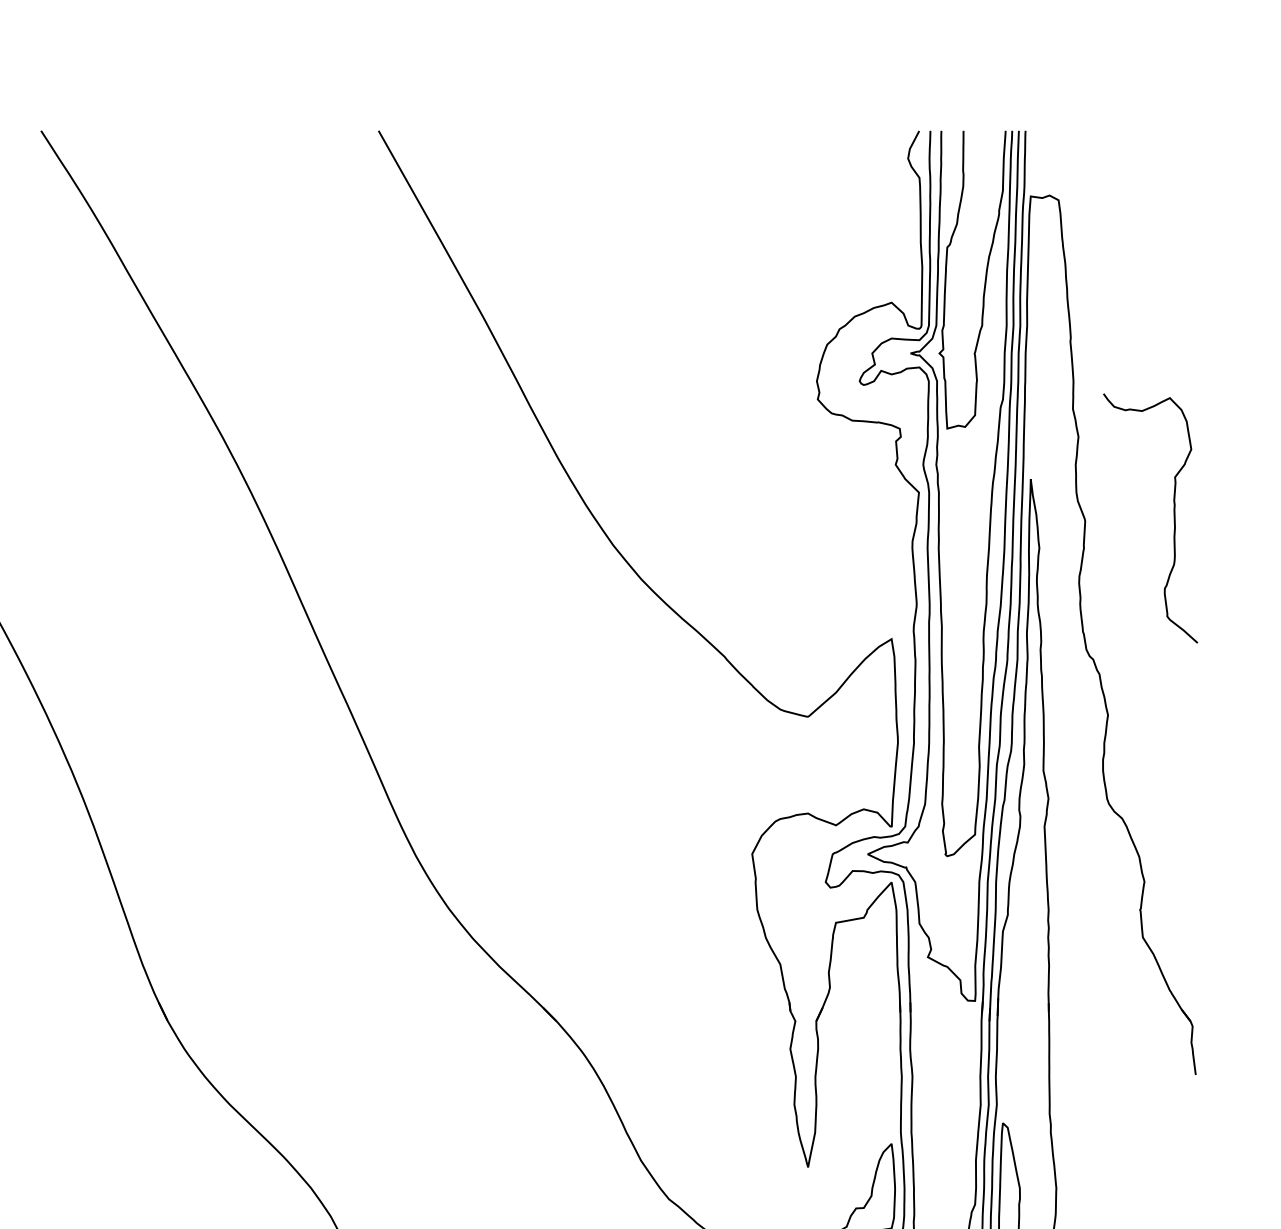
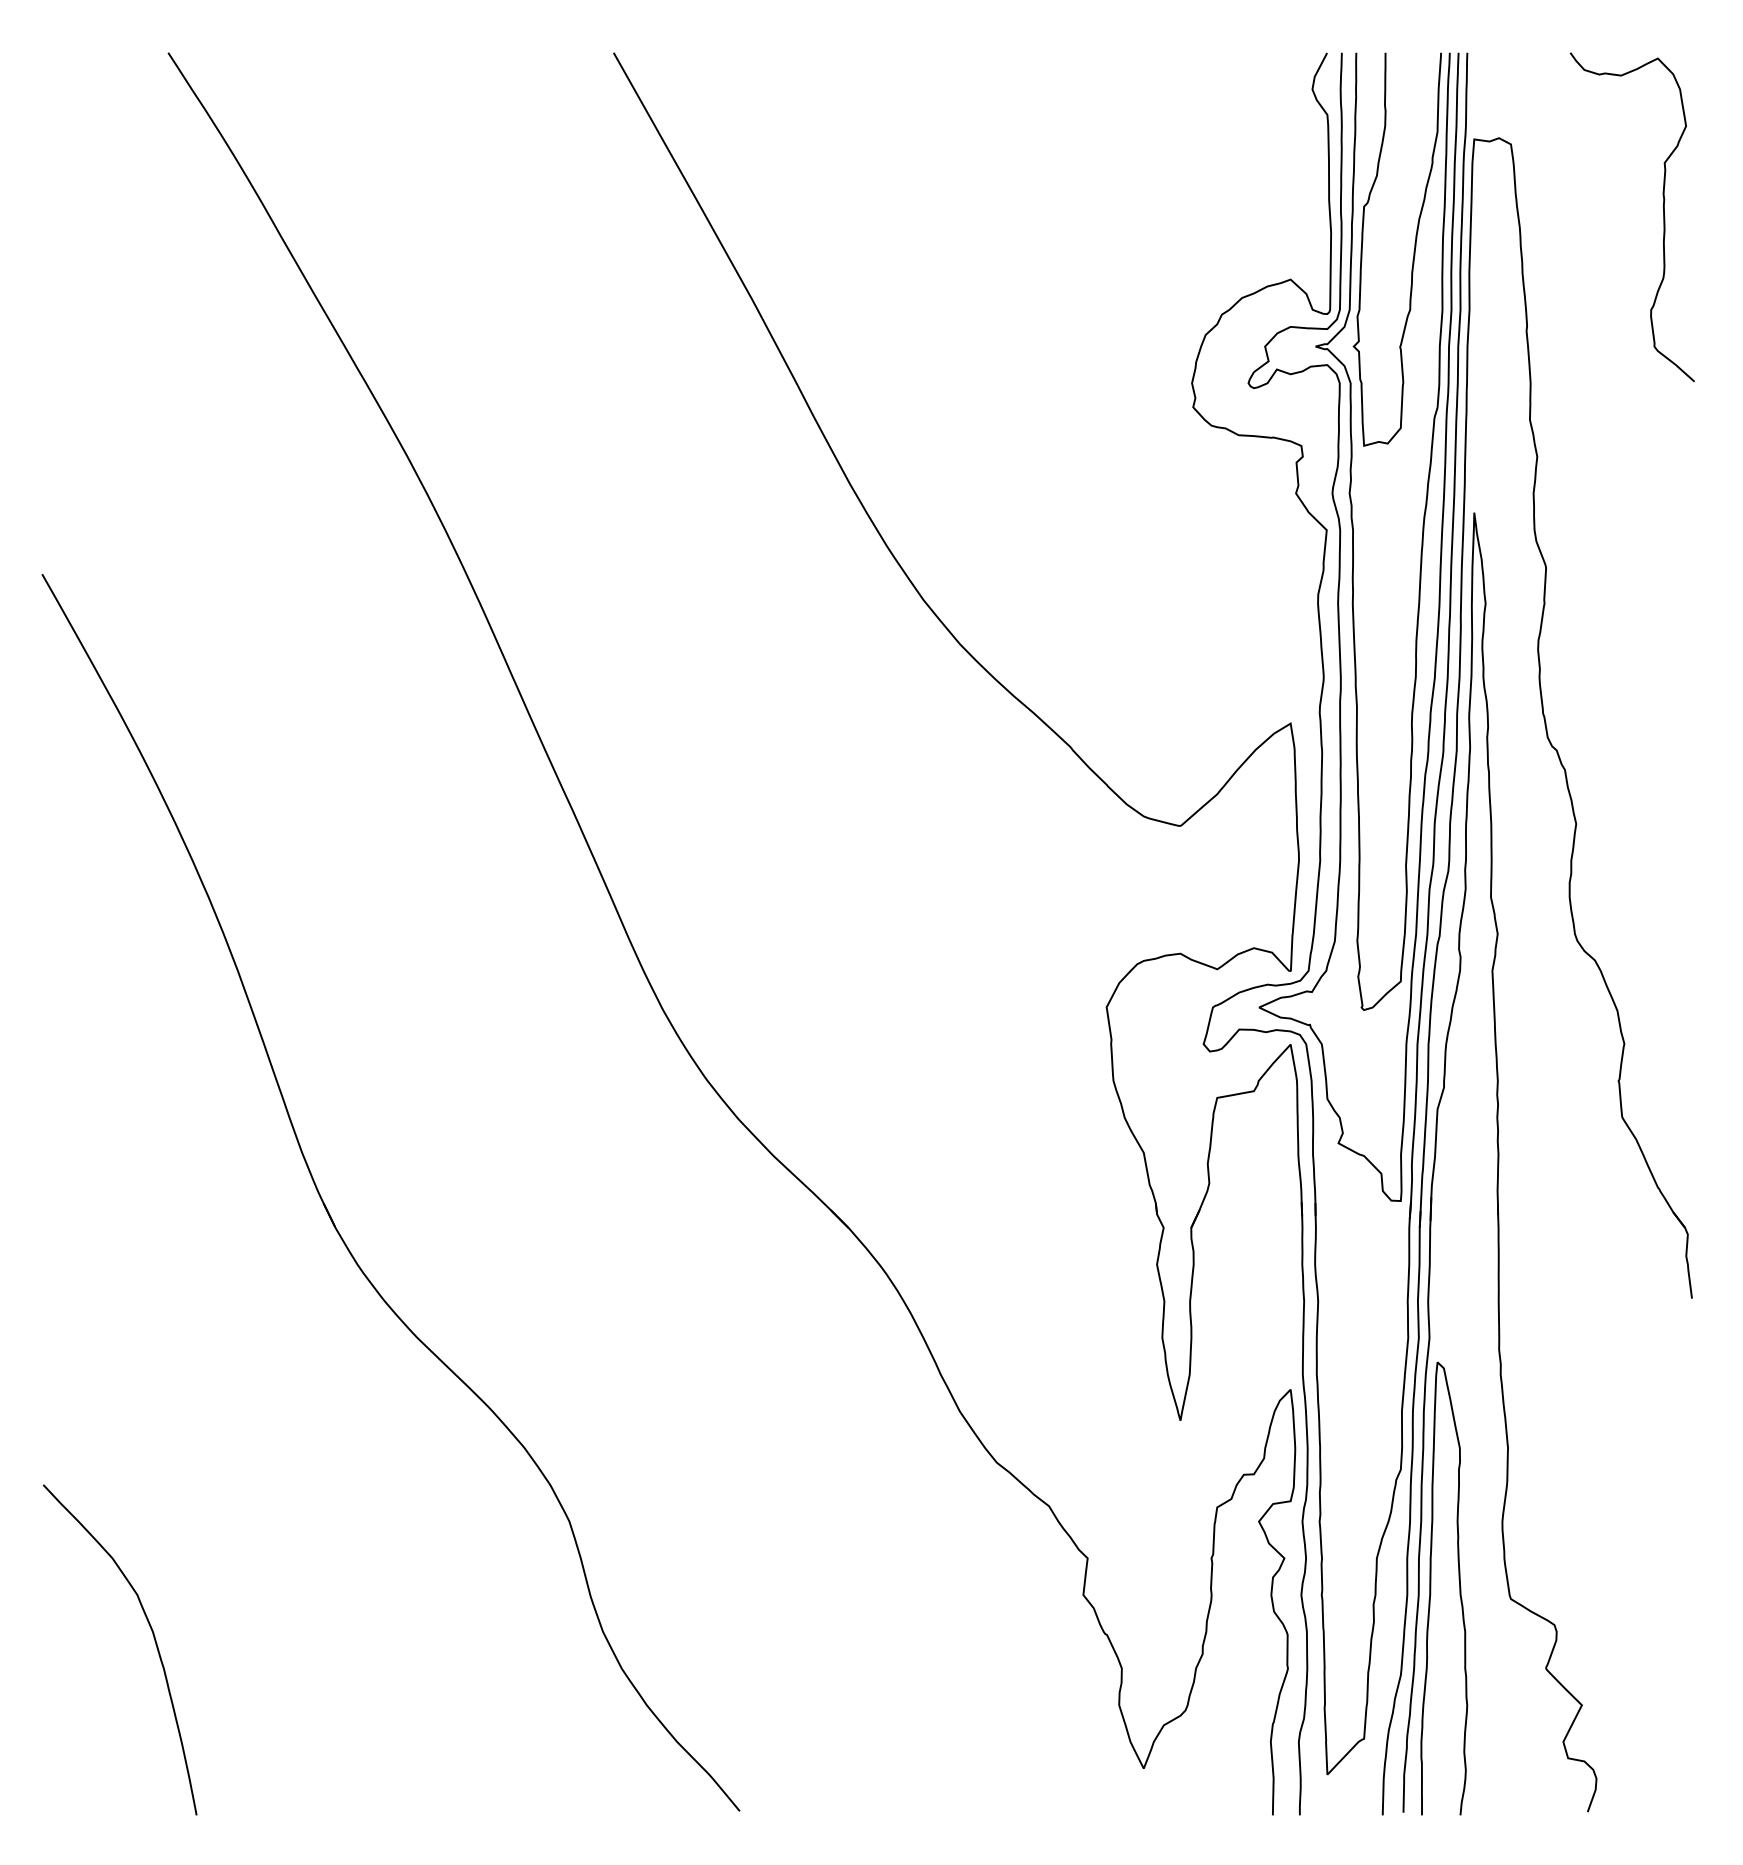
curve: (1174, 518) -> (1663, 217), moved

